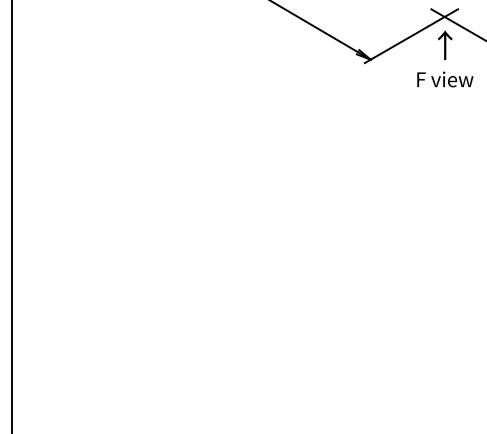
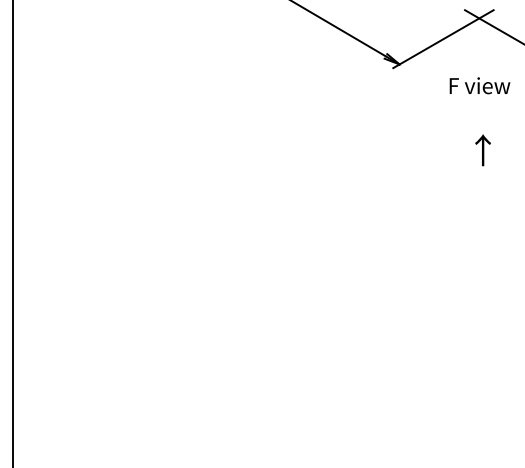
text: (445, 44) -> (483, 149), moved

